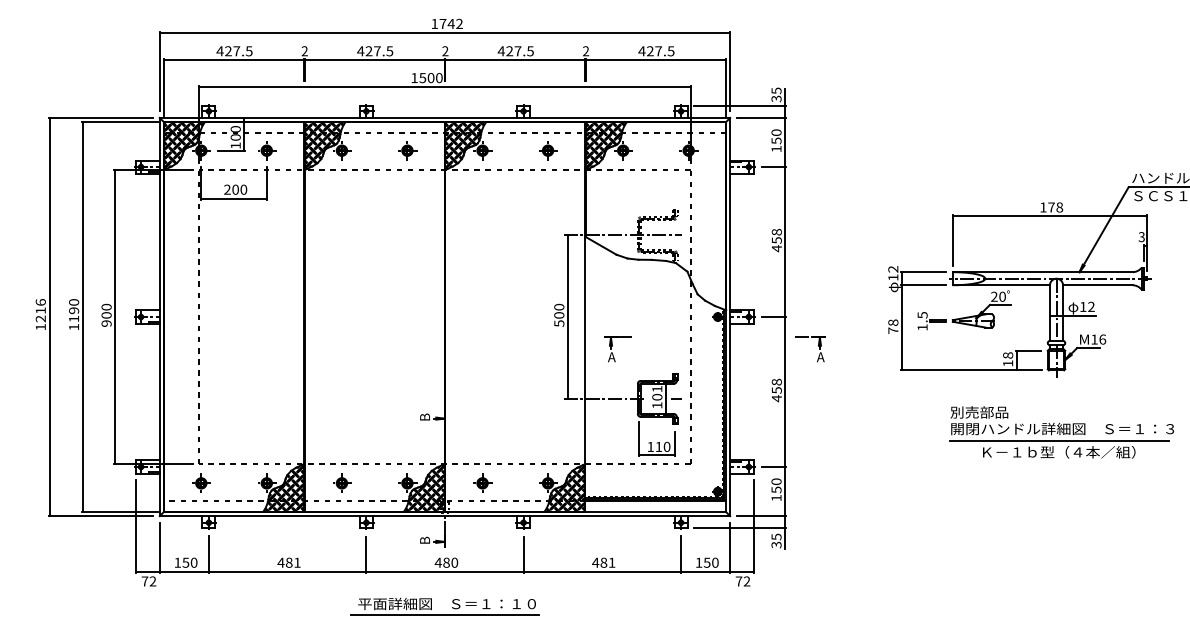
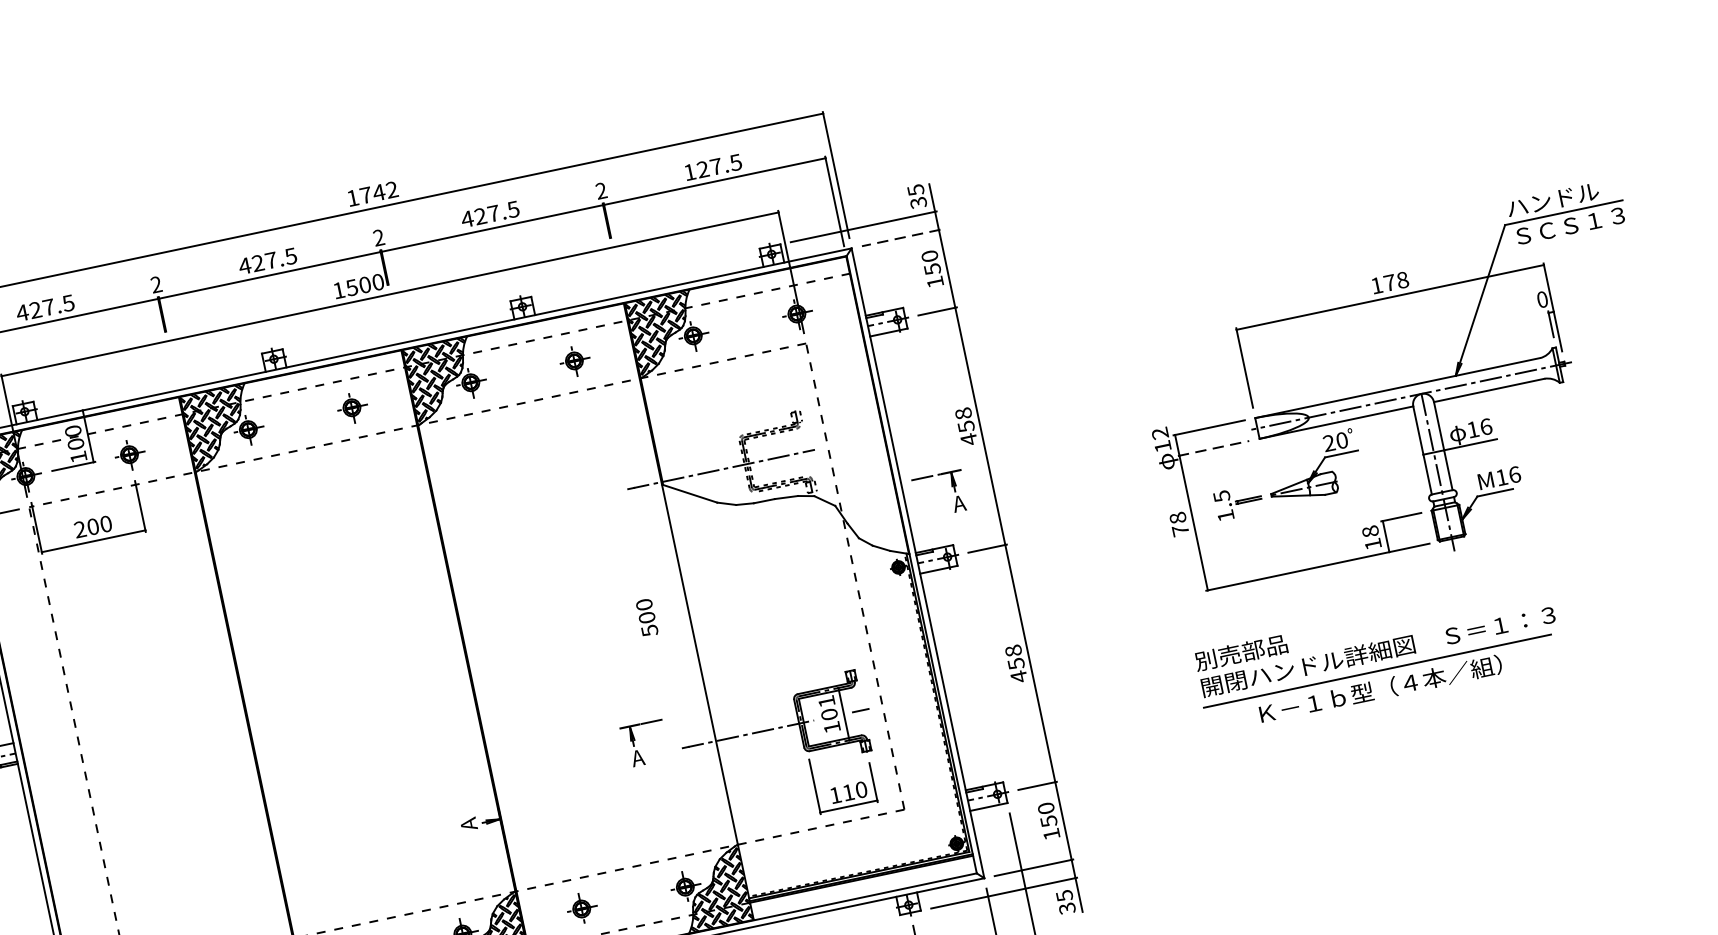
text: (641, 51) -> (689, 172), 427.5 -> 127.5
line: (761, 117) -> (901, 237), solid -> dashed
text: (1141, 237) -> (1542, 300), 3 -> 0
line: (923, 285) -> (1213, 448), solid -> dashed
text: (1091, 306) -> (1486, 426), 12 -> 16
line: (568, 316) -> (662, 616), removed
part: (817, 346) -> (950, 487), moved
part: (617, 349) -> (644, 744), moved
text: (424, 417) -> (467, 824), B -> A
part: (1061, 432) -> (1377, 657), moved

